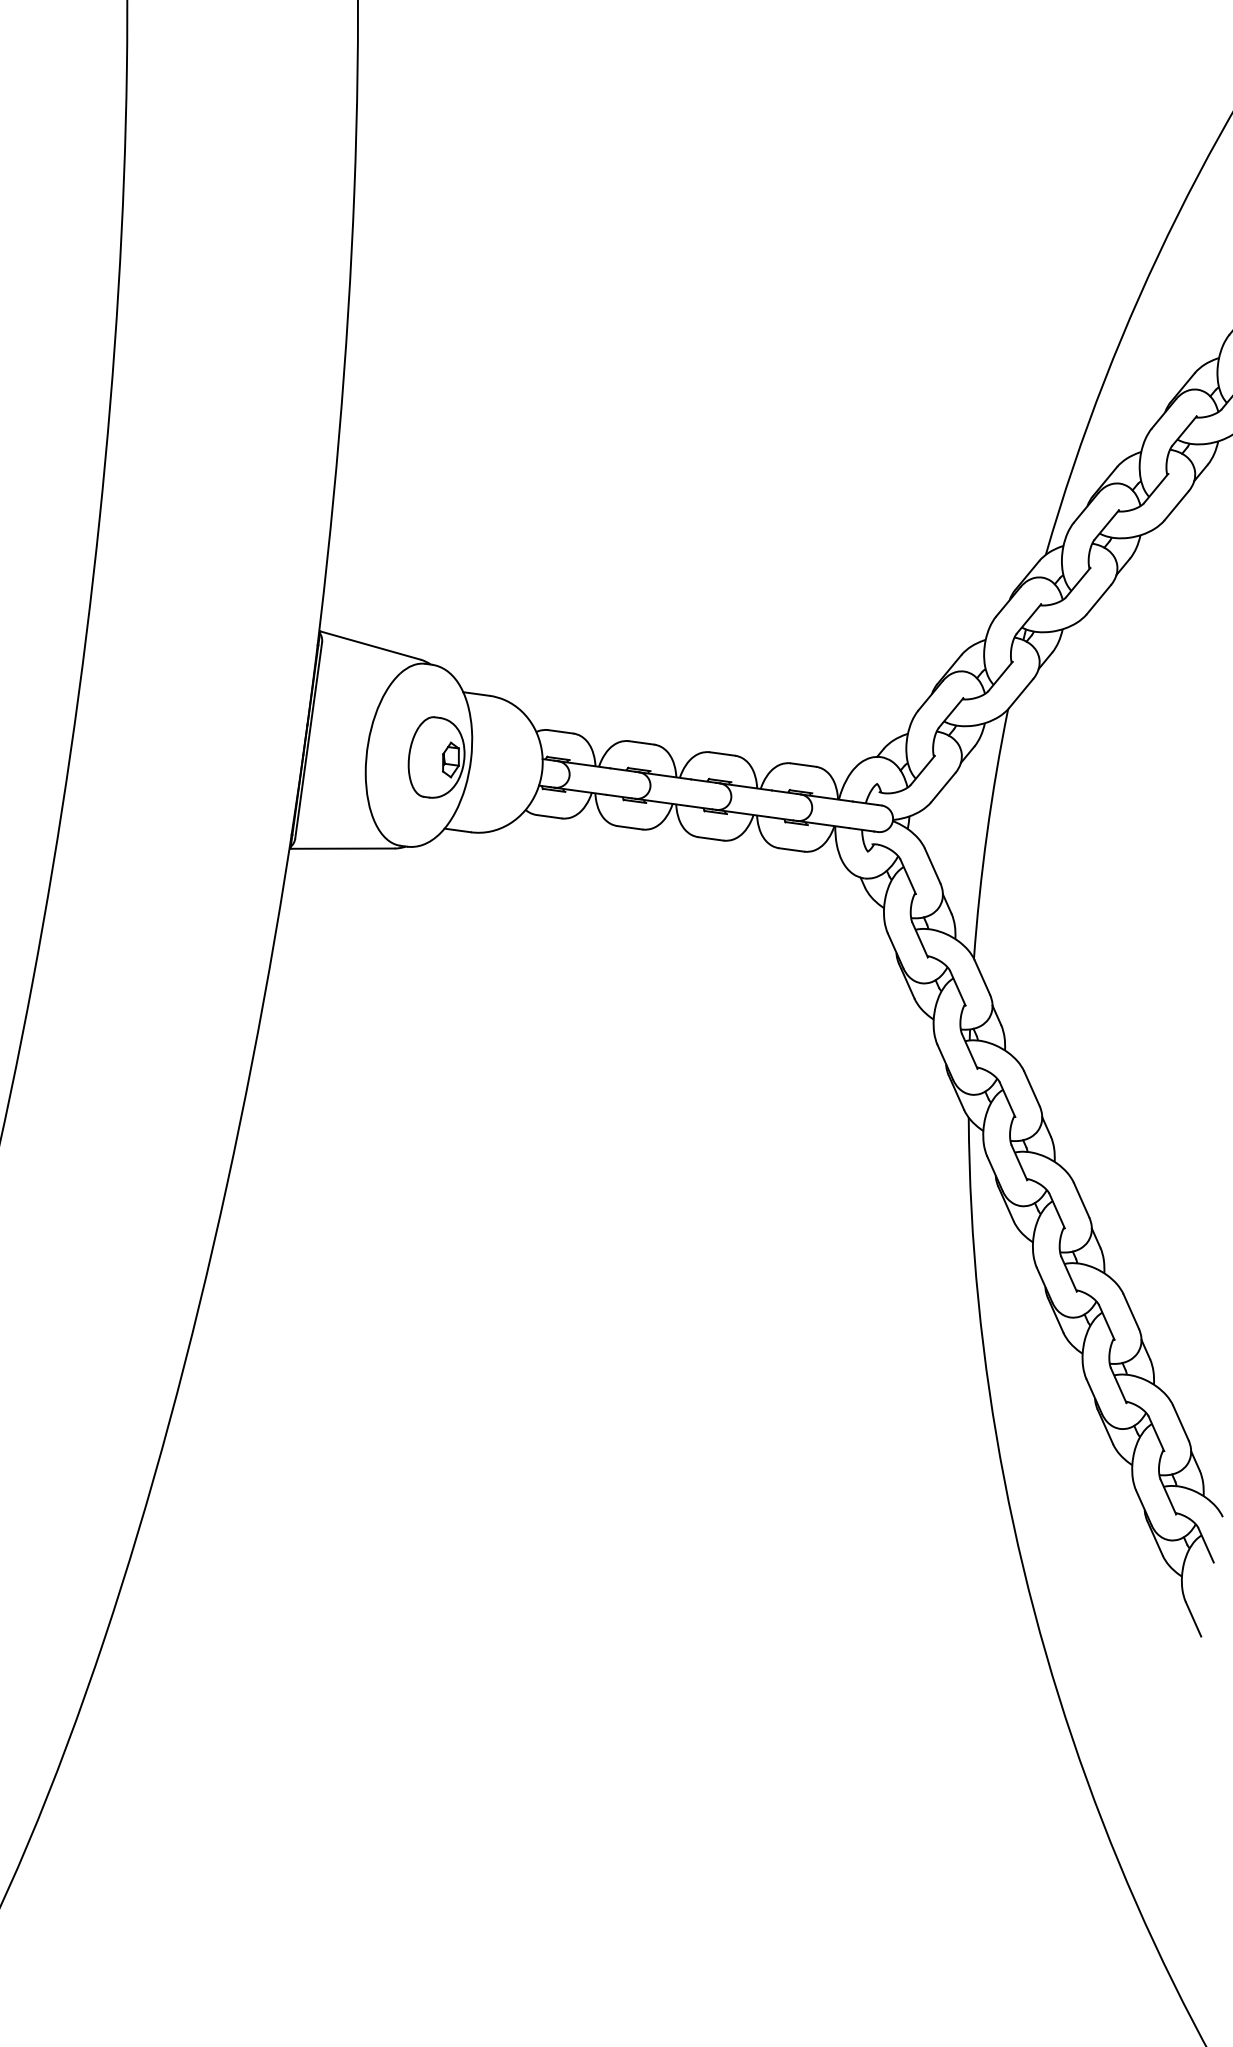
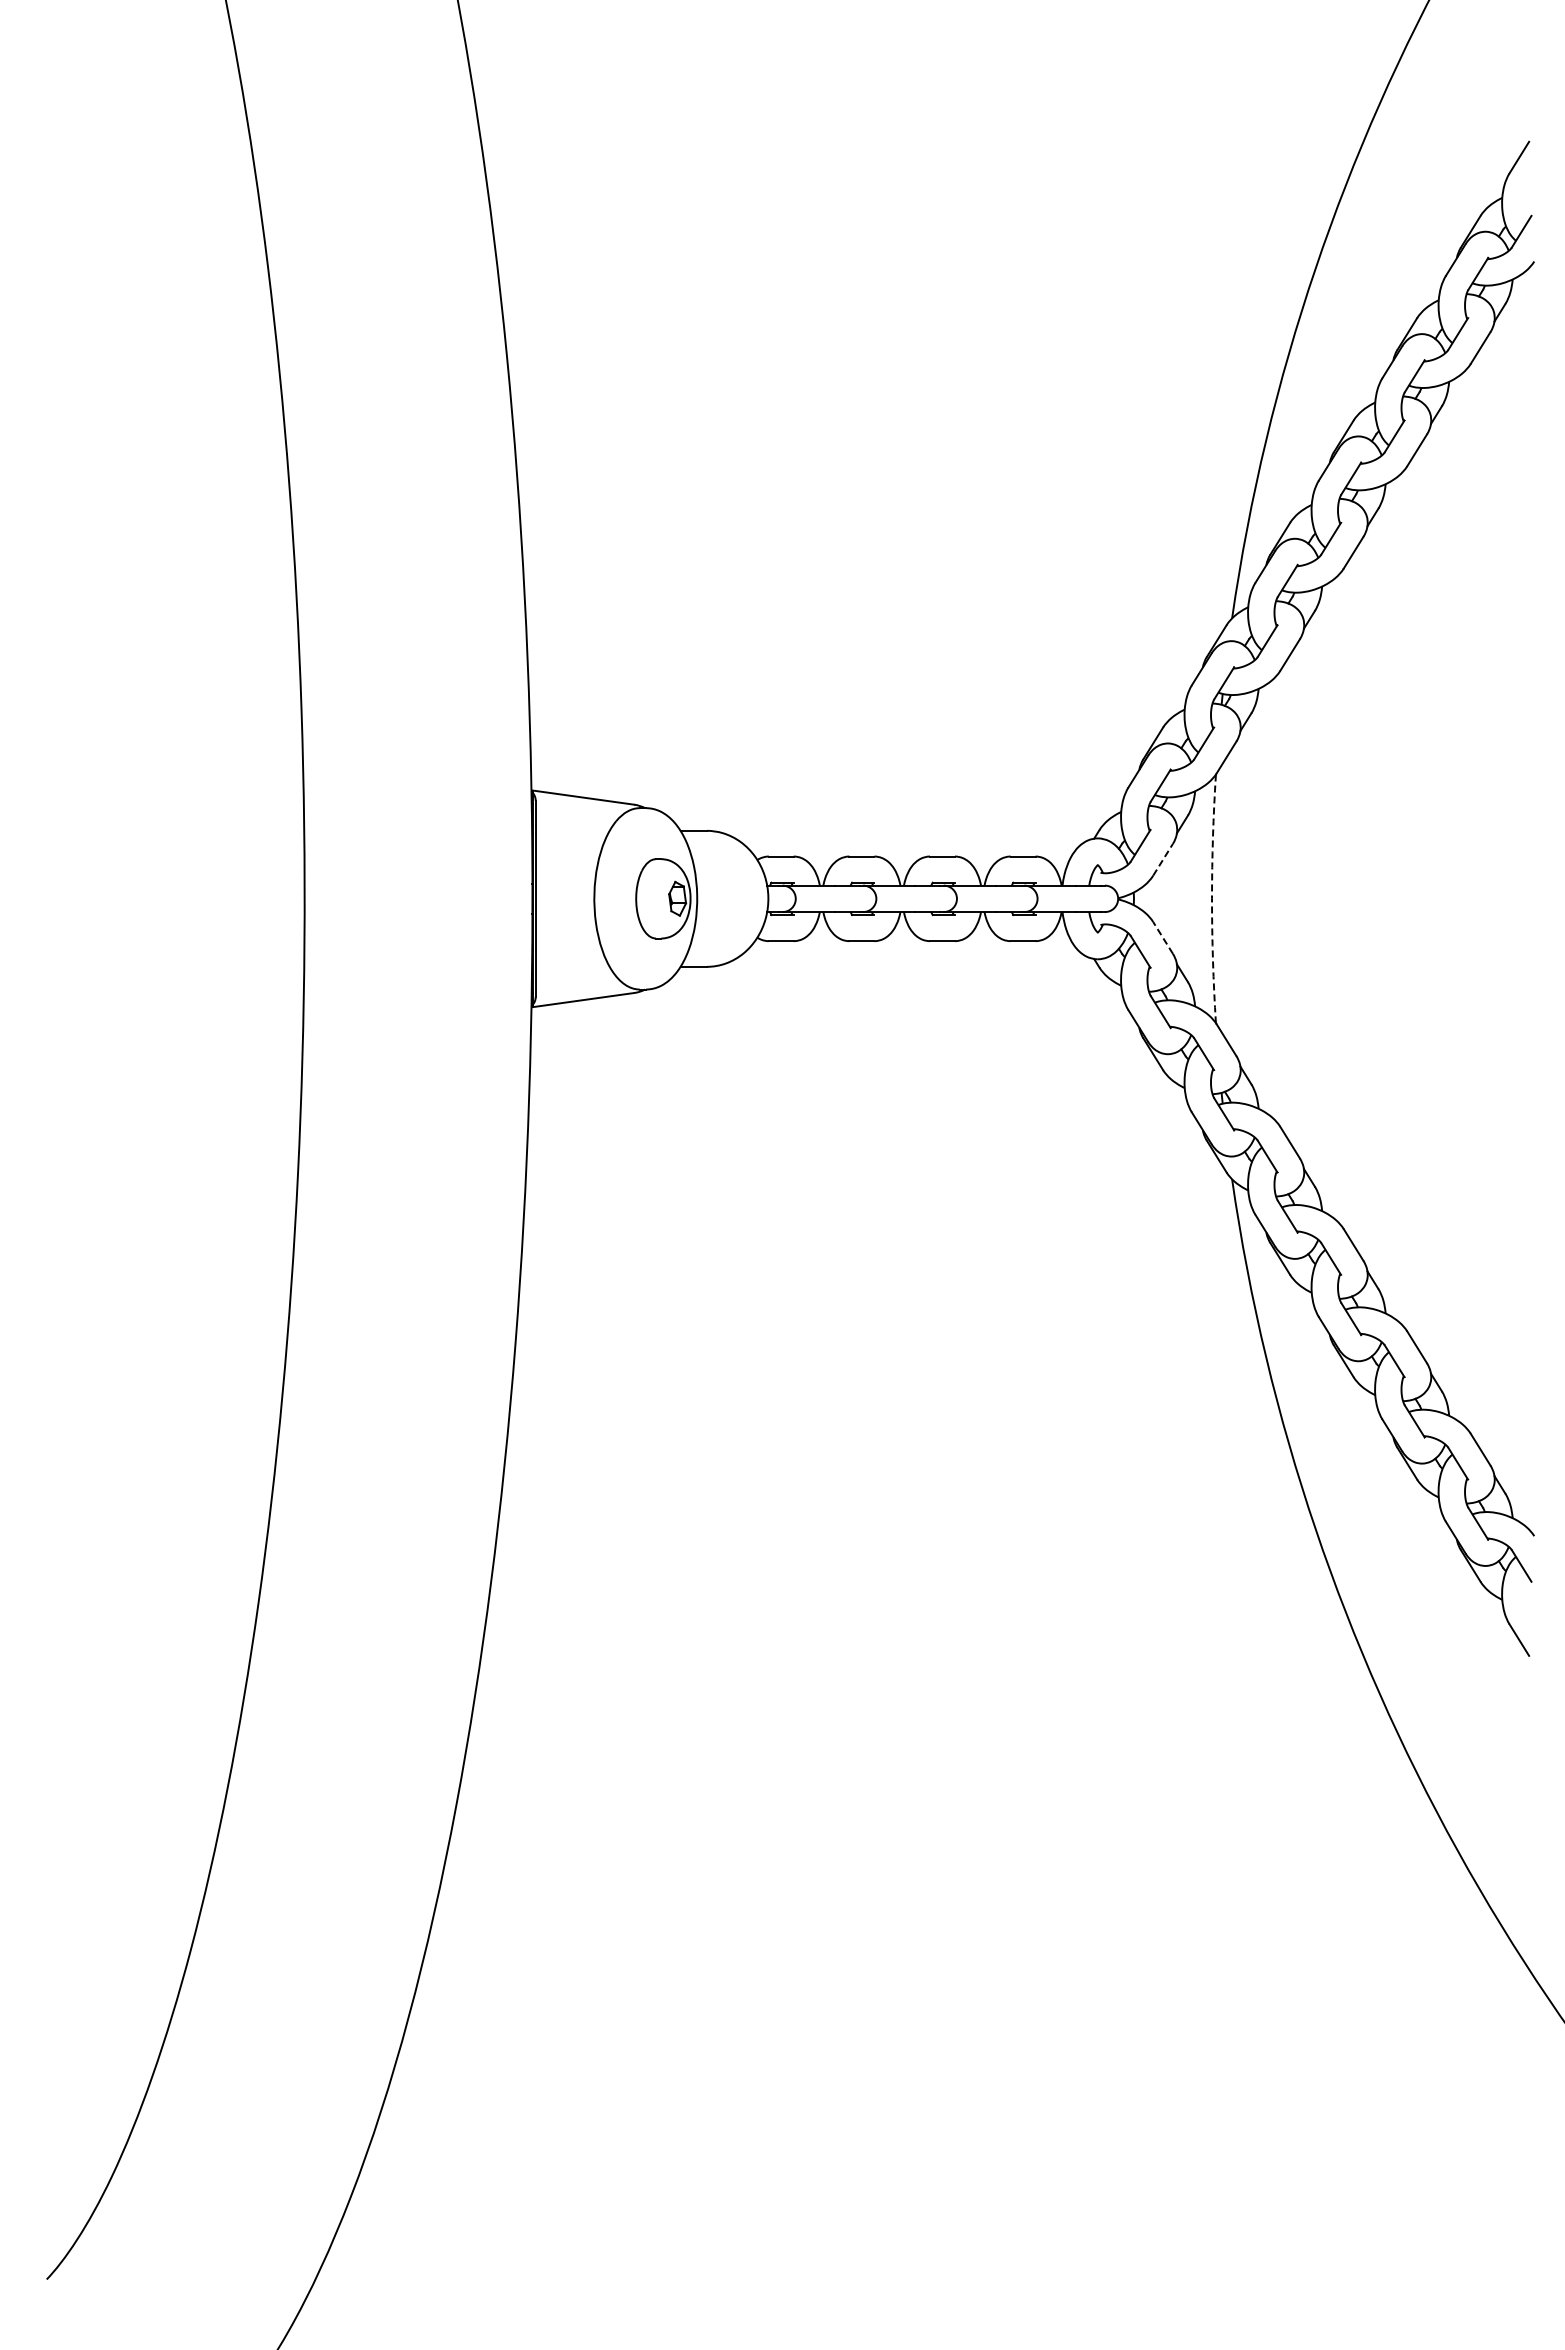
line: (943, 787) -> (1163, 859), solid -> dashed
arc: (987, 833) -> (1212, 898), solid -> dashed
line: (933, 865) -> (1163, 937), solid -> dashed

